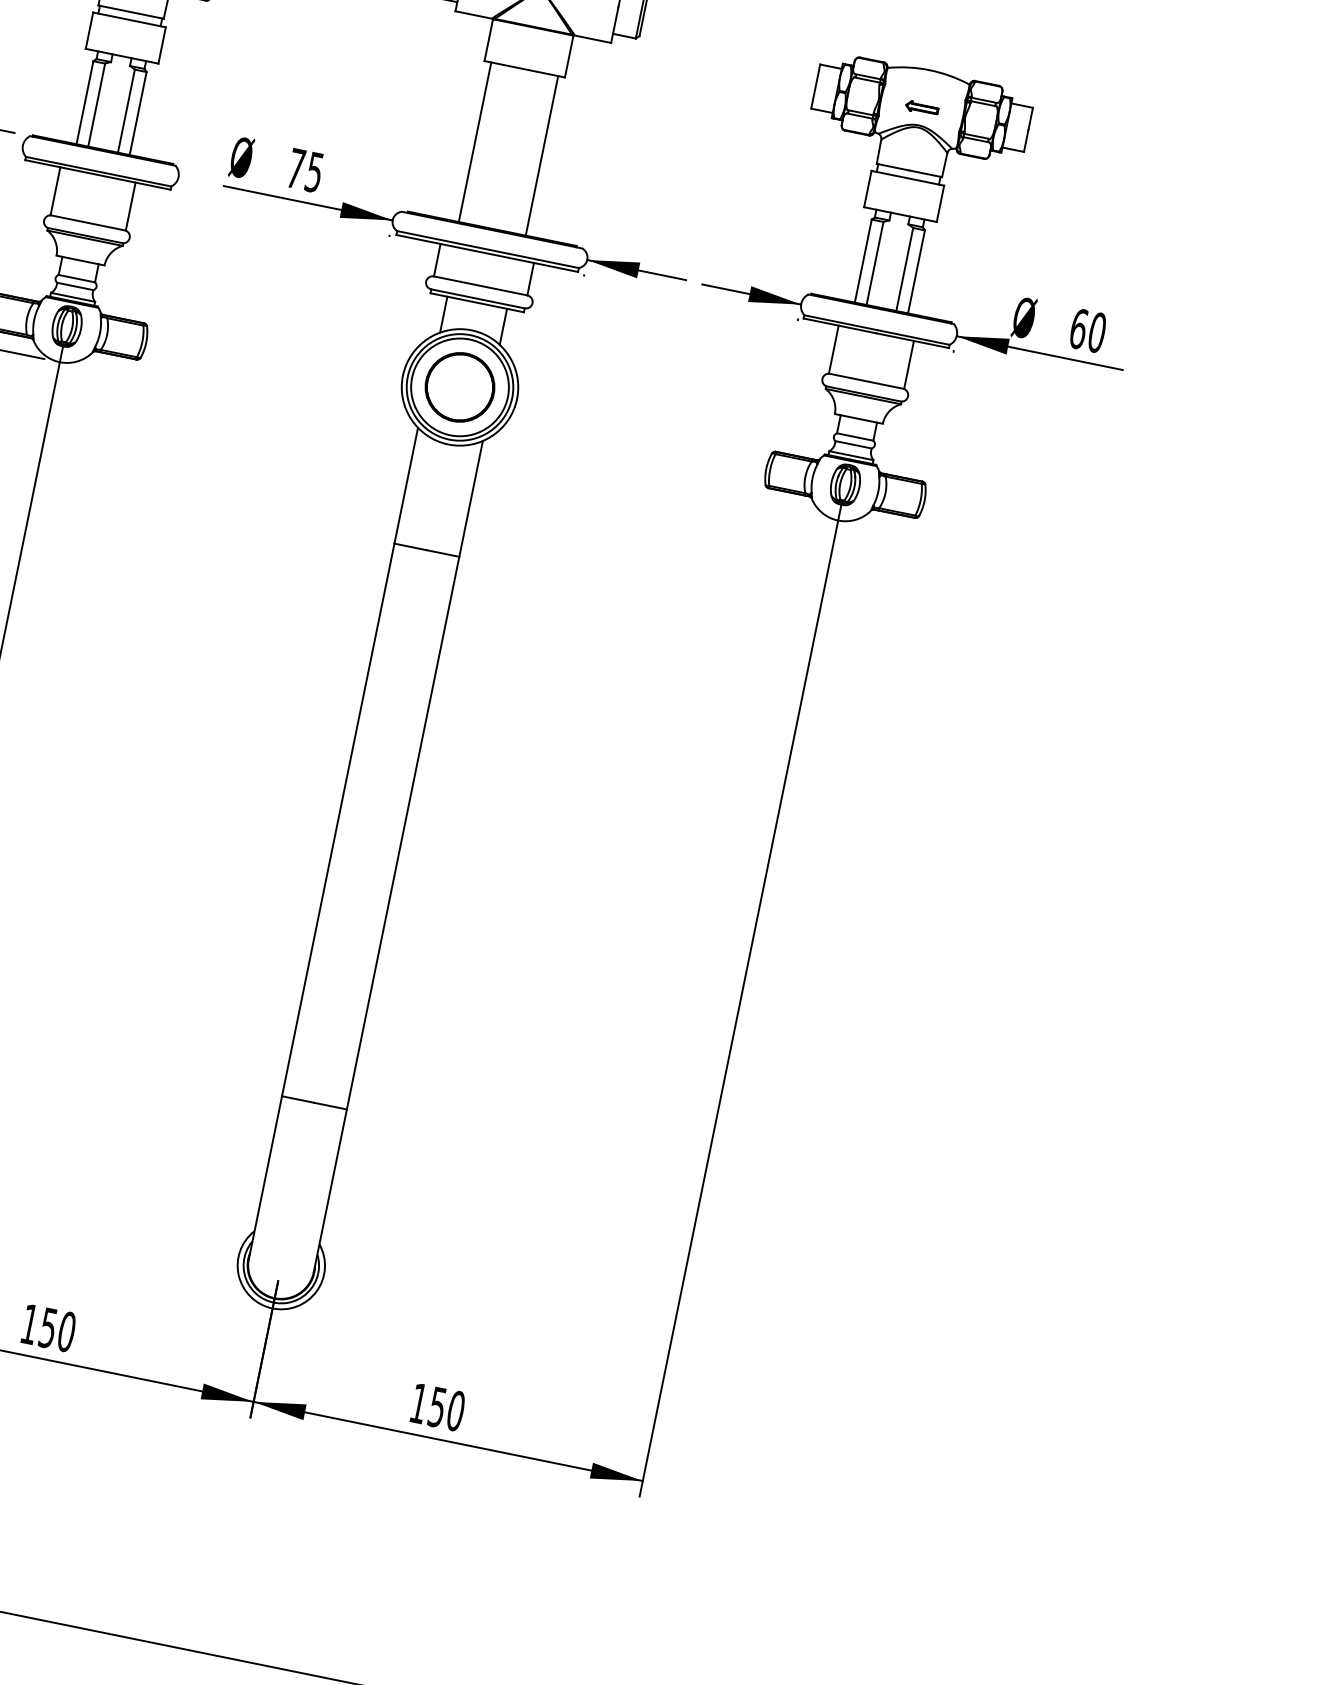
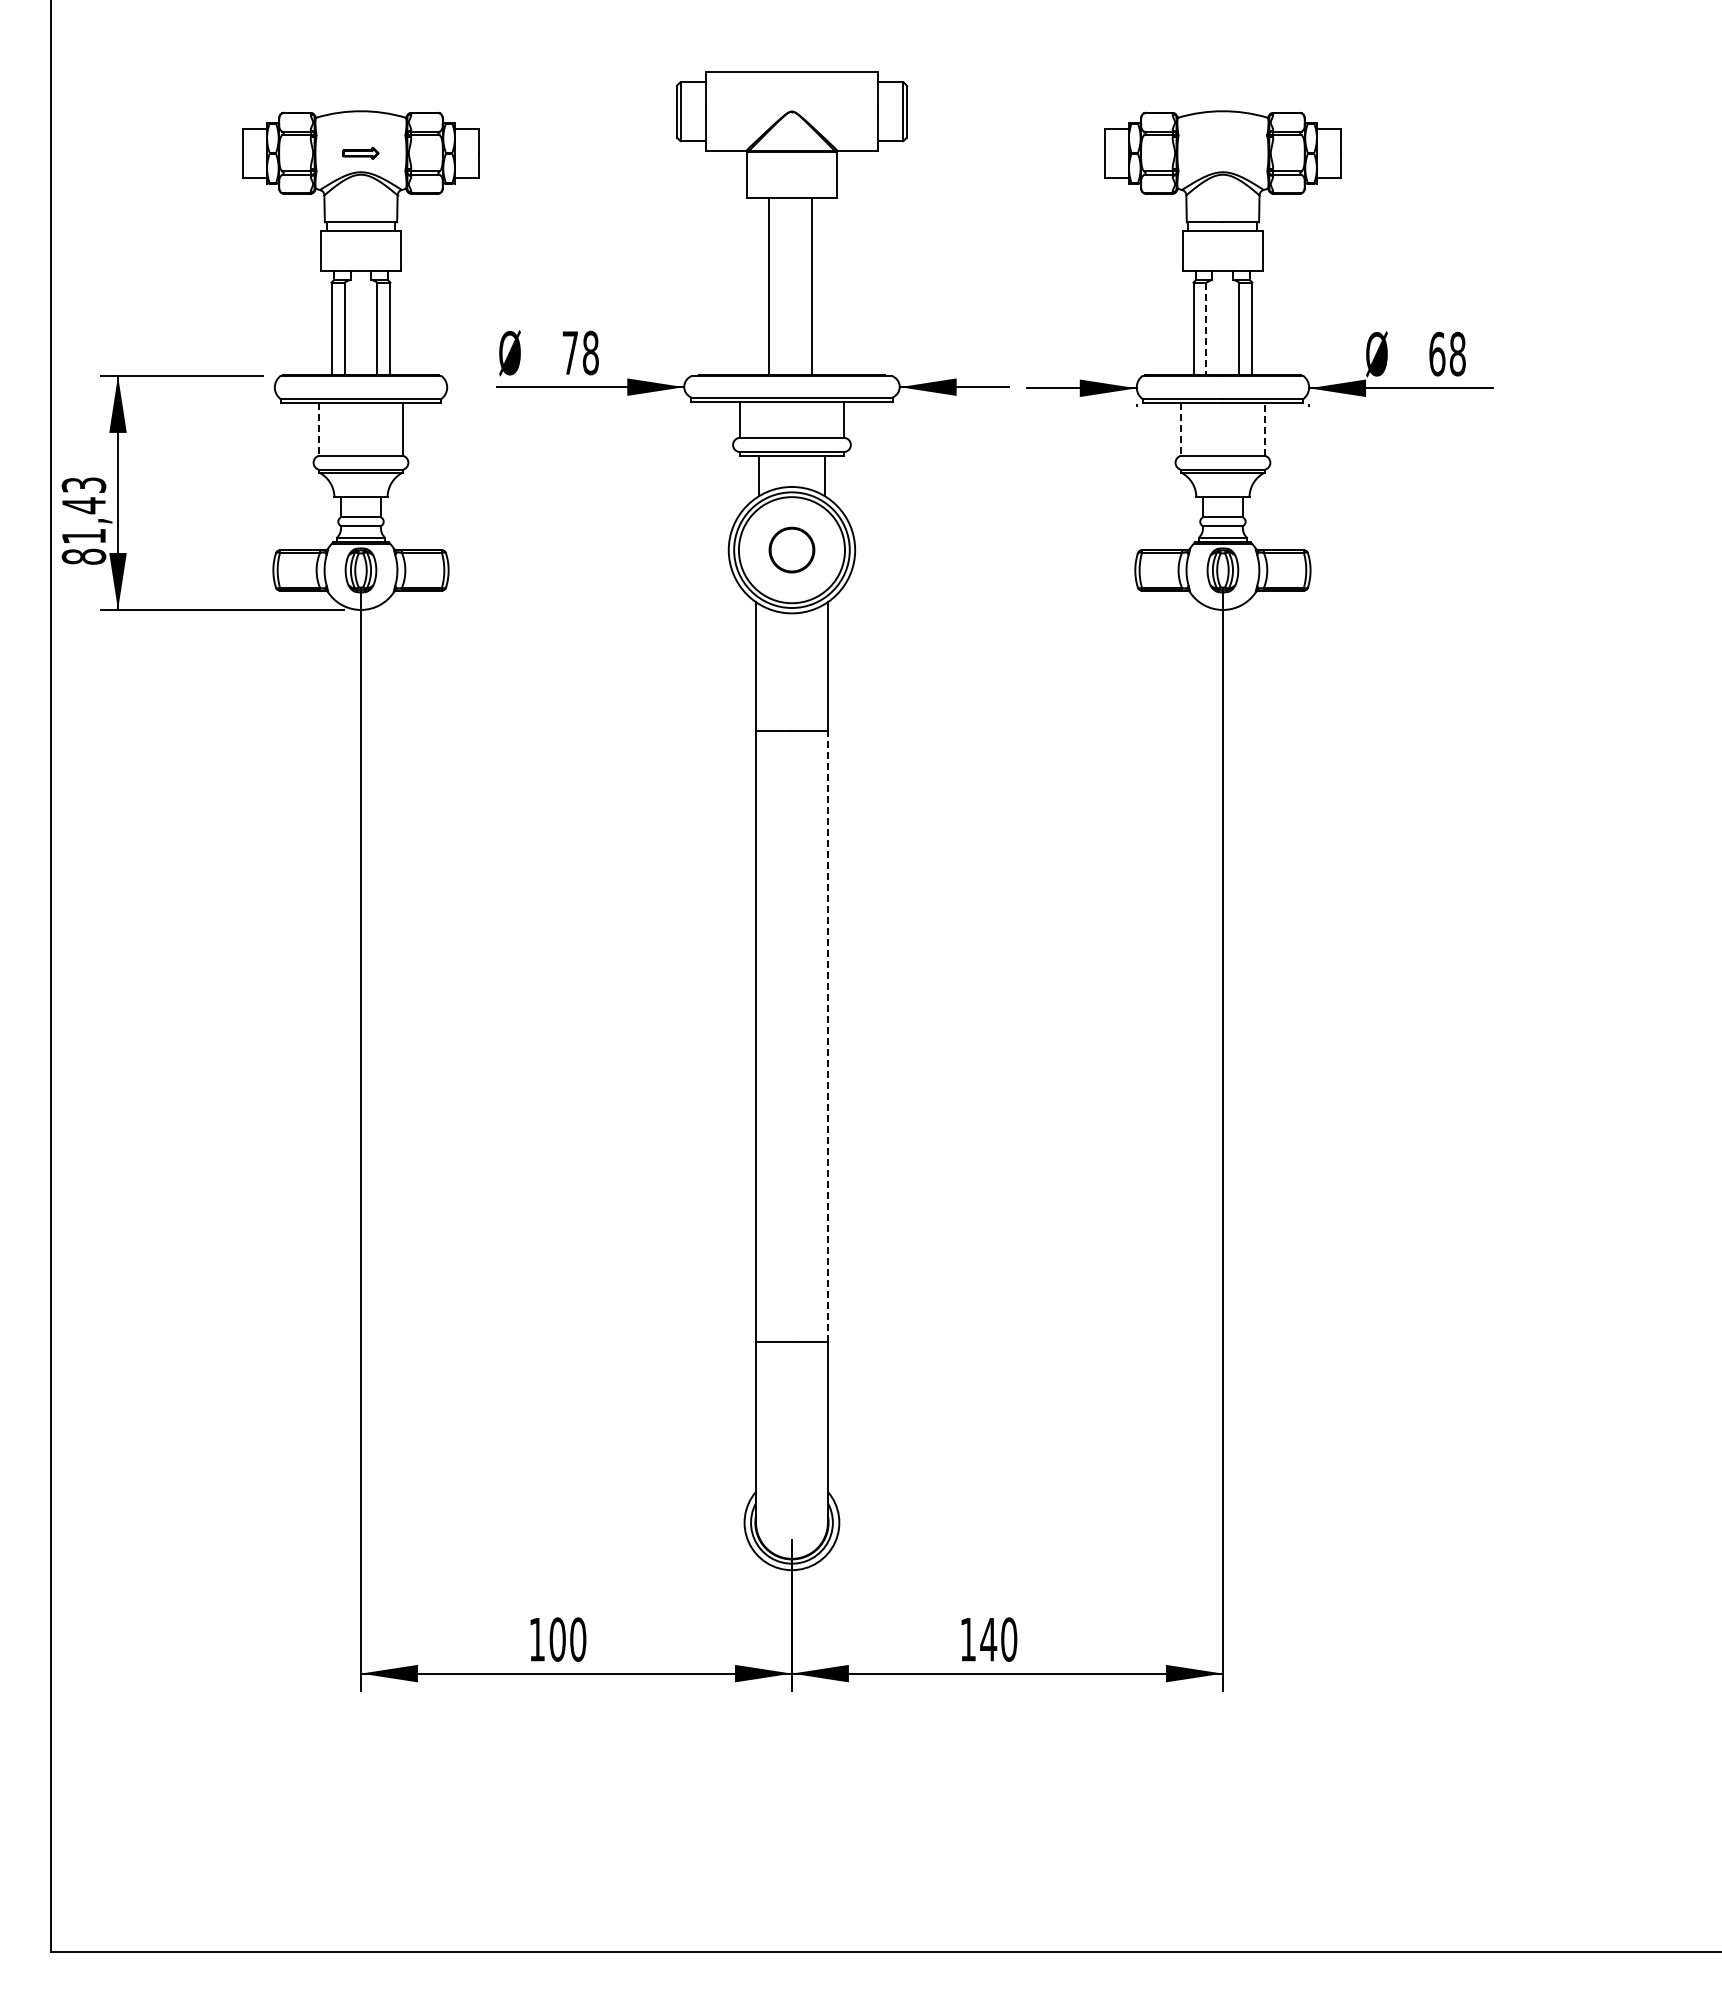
part: (921, 108) -> (1222, 153), removed
line: (474, 141) -> (811, 285), moved
line: (542, 155) -> (769, 285), moved
text: (314, 171) -> (590, 352), 75 -> 78
line: (55, 191) -> (319, 429), solid -> dashed
line: (875, 263) -> (1206, 328), solid -> dashed
text: (1096, 332) -> (1457, 354), 60 -> 68
line: (833, 349) -> (1181, 429), solid -> dashed
line: (908, 365) -> (1264, 429), solid -> dashed
part: (459, 386) -> (791, 549), size x0.6
line: (402, 833) -> (827, 1036), solid -> dashed
text: (48, 1327) -> (557, 1639), 150 -> 100
text: (437, 1407) -> (988, 1639), 150 -> 140

